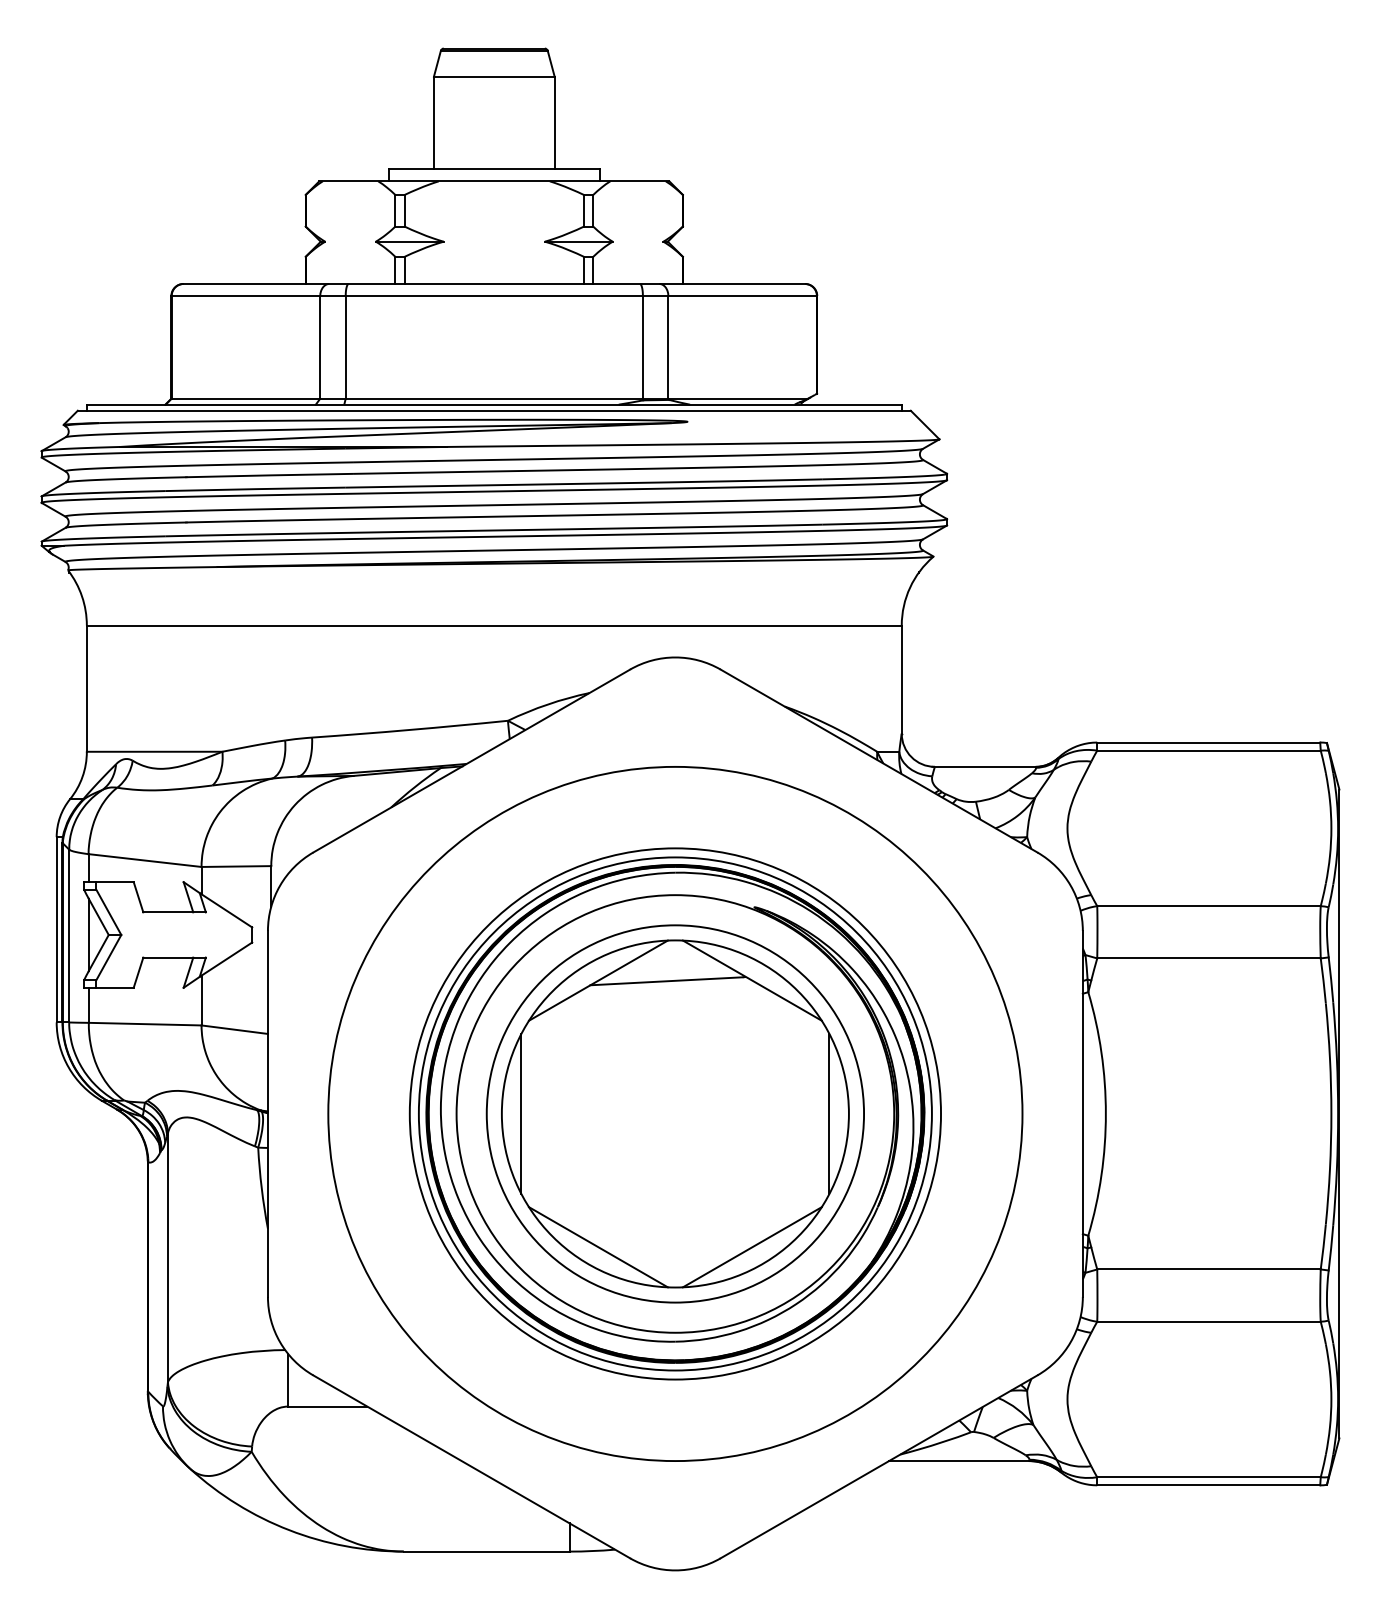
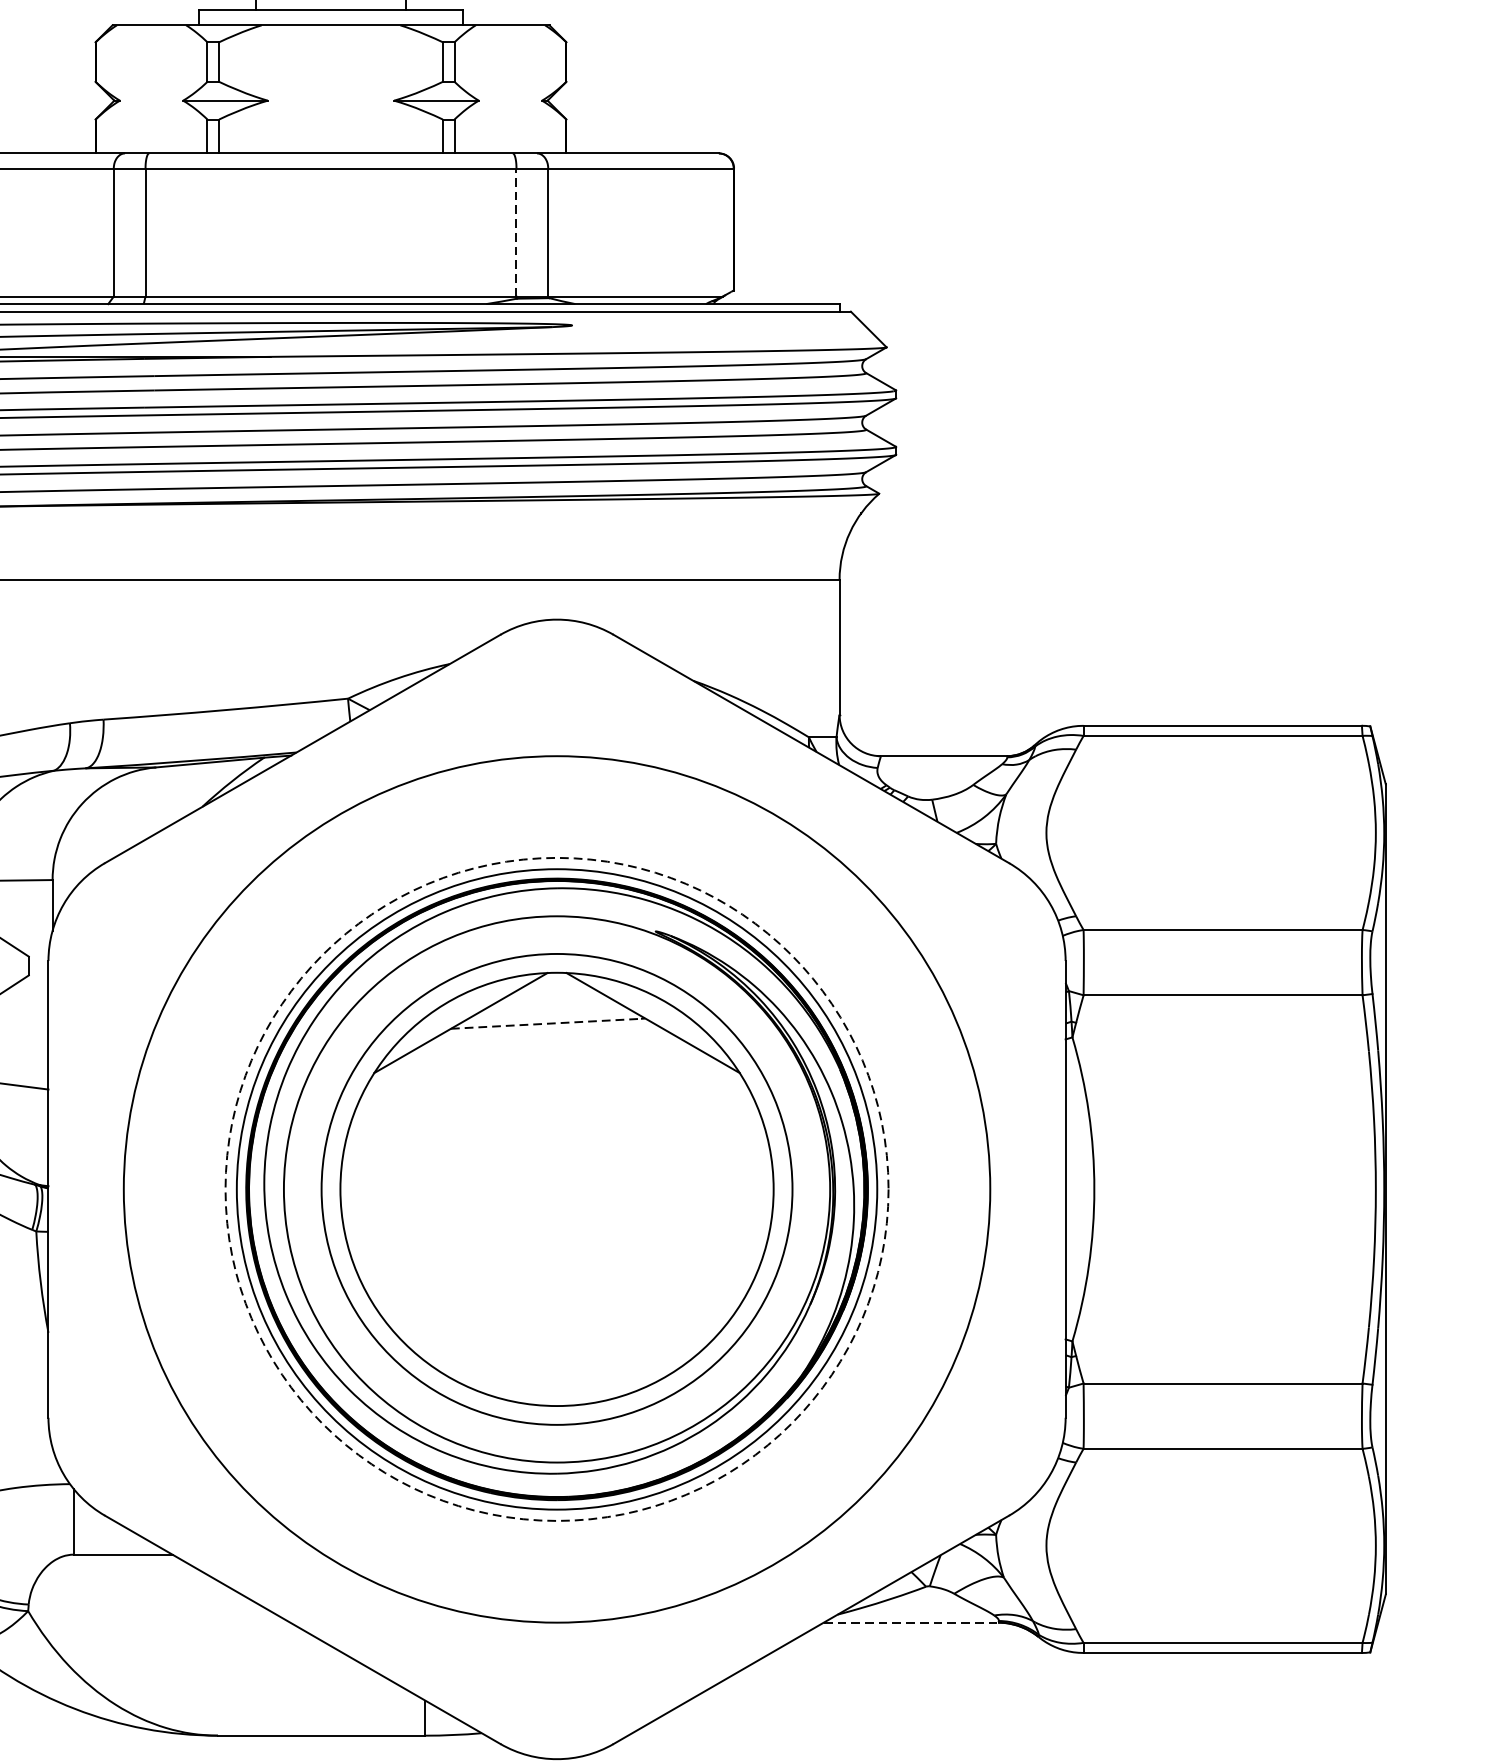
line: (642, 346) -> (515, 231), solid -> dashed
line: (667, 981) -> (547, 1024), solid -> dashed
line: (521, 1113) -> (364, 1188), removed
circle: (675, 1113) -> (557, 1188), solid -> dashed
line: (829, 1113) -> (749, 1188), removed
line: (598, 1247) -> (461, 1356), removed
line: (751, 1247) -> (652, 1356), removed
line: (958, 1461) -> (910, 1623), solid -> dashed

